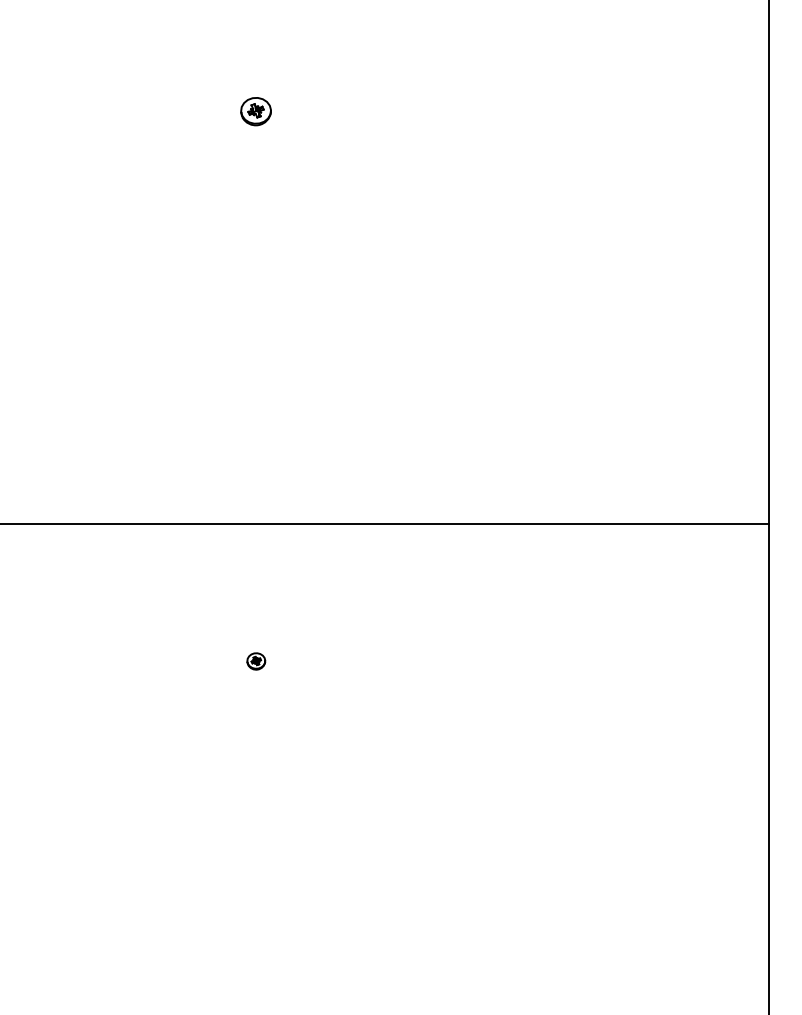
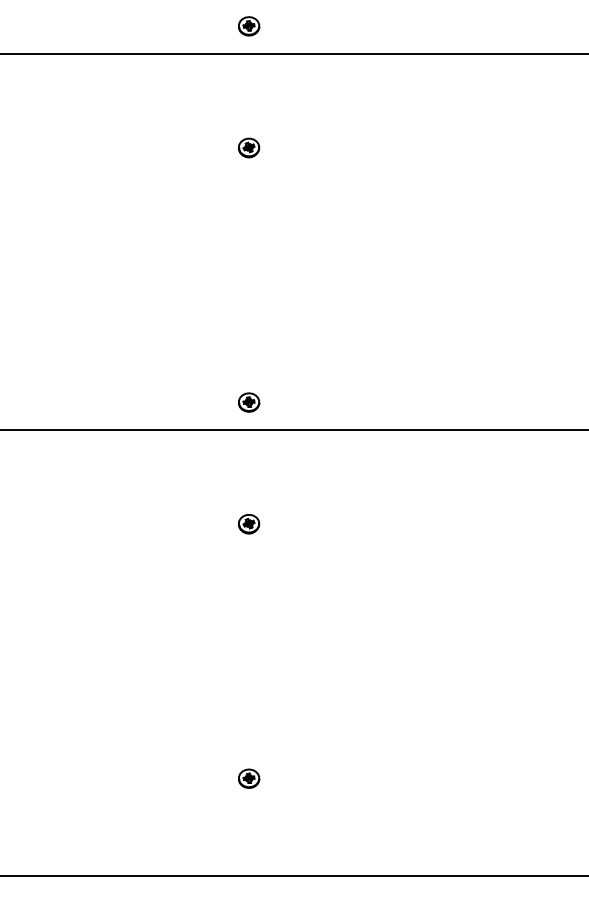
part: (256, 483) -> (249, 402), added
part: (256, 661) -> (249, 524), size x1.67

